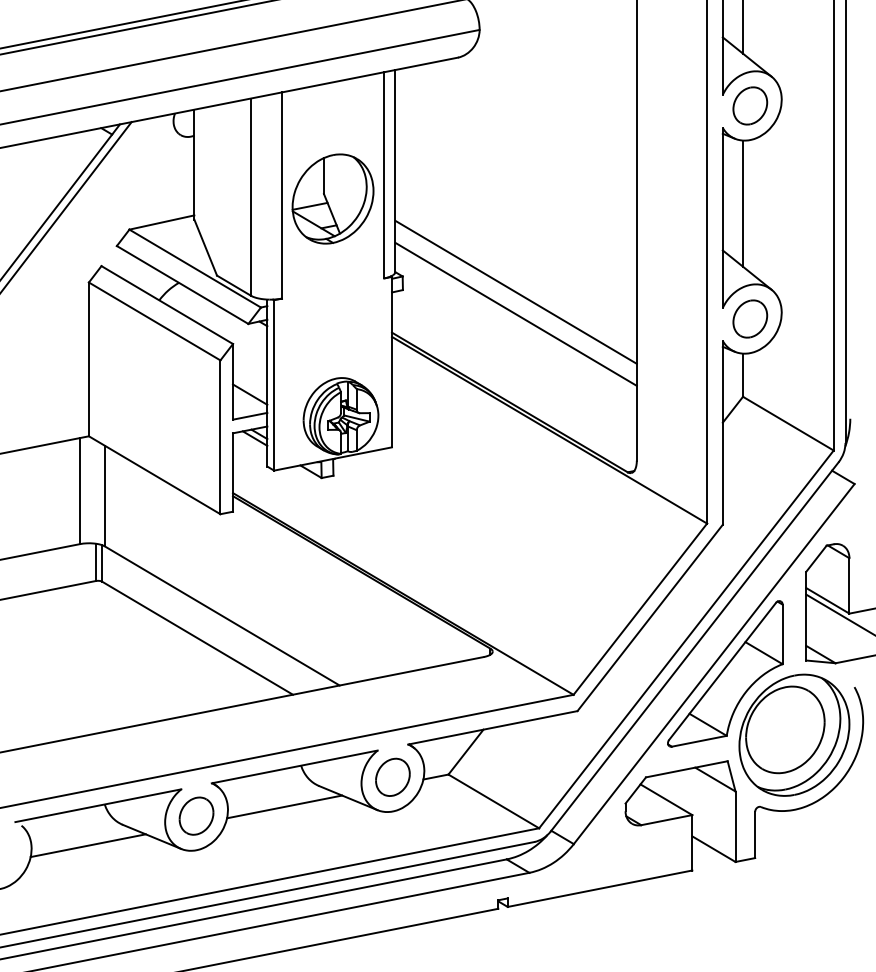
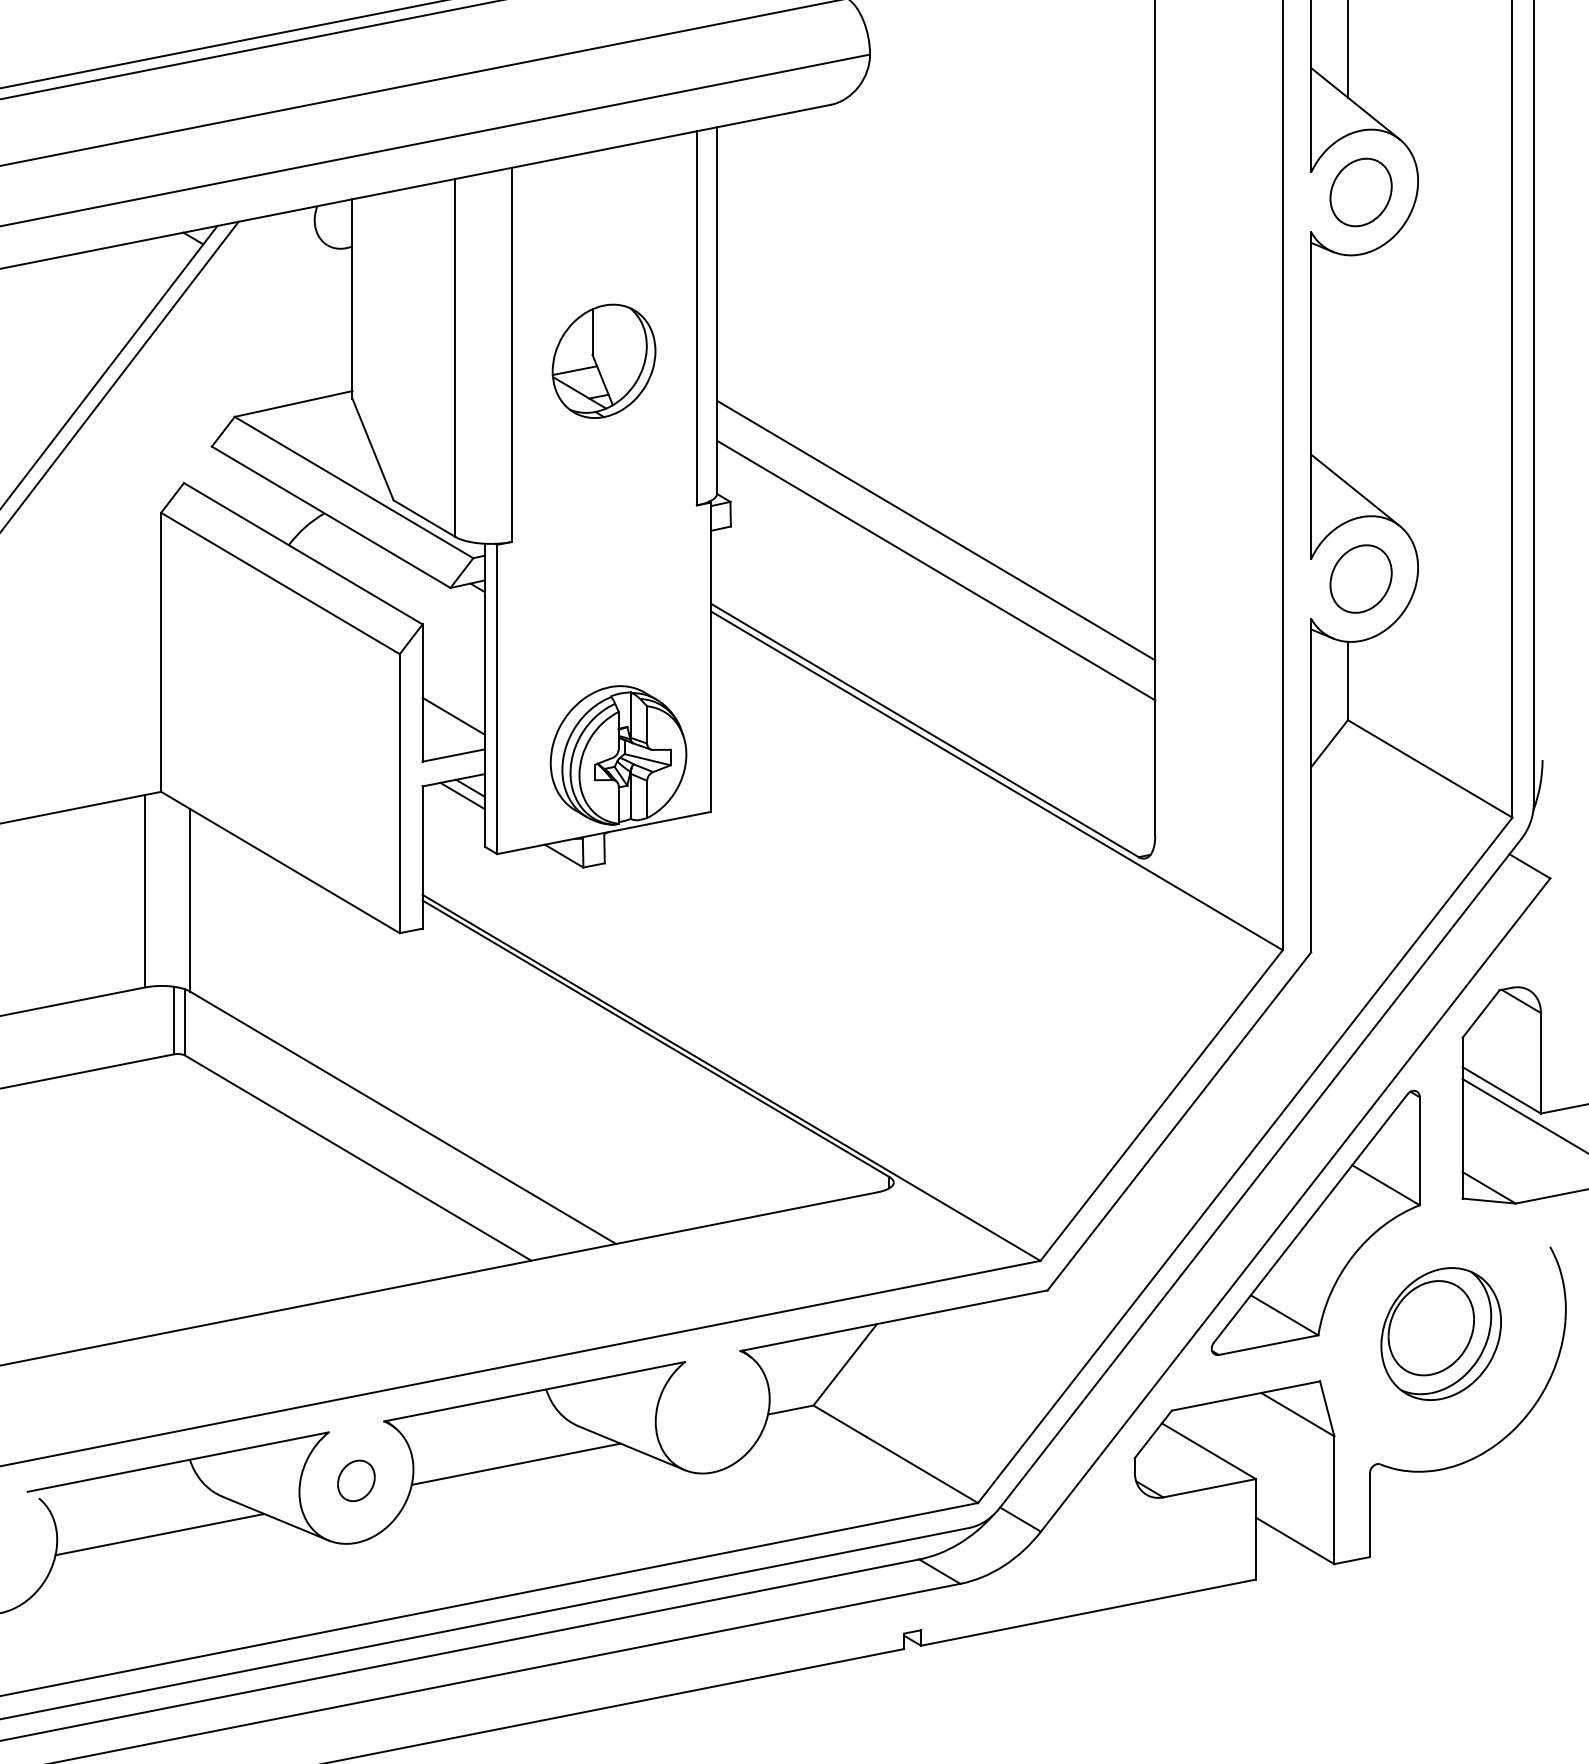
part: (332, 198) -> (603, 360), size x0.7
line: (743, 203) -> (1348, 369), removed
part: (794, 734) -> (1441, 1332), size x0.6
part: (392, 776) -> (711, 1409), removed
part: (196, 815) -> (356, 1479), size x0.6

